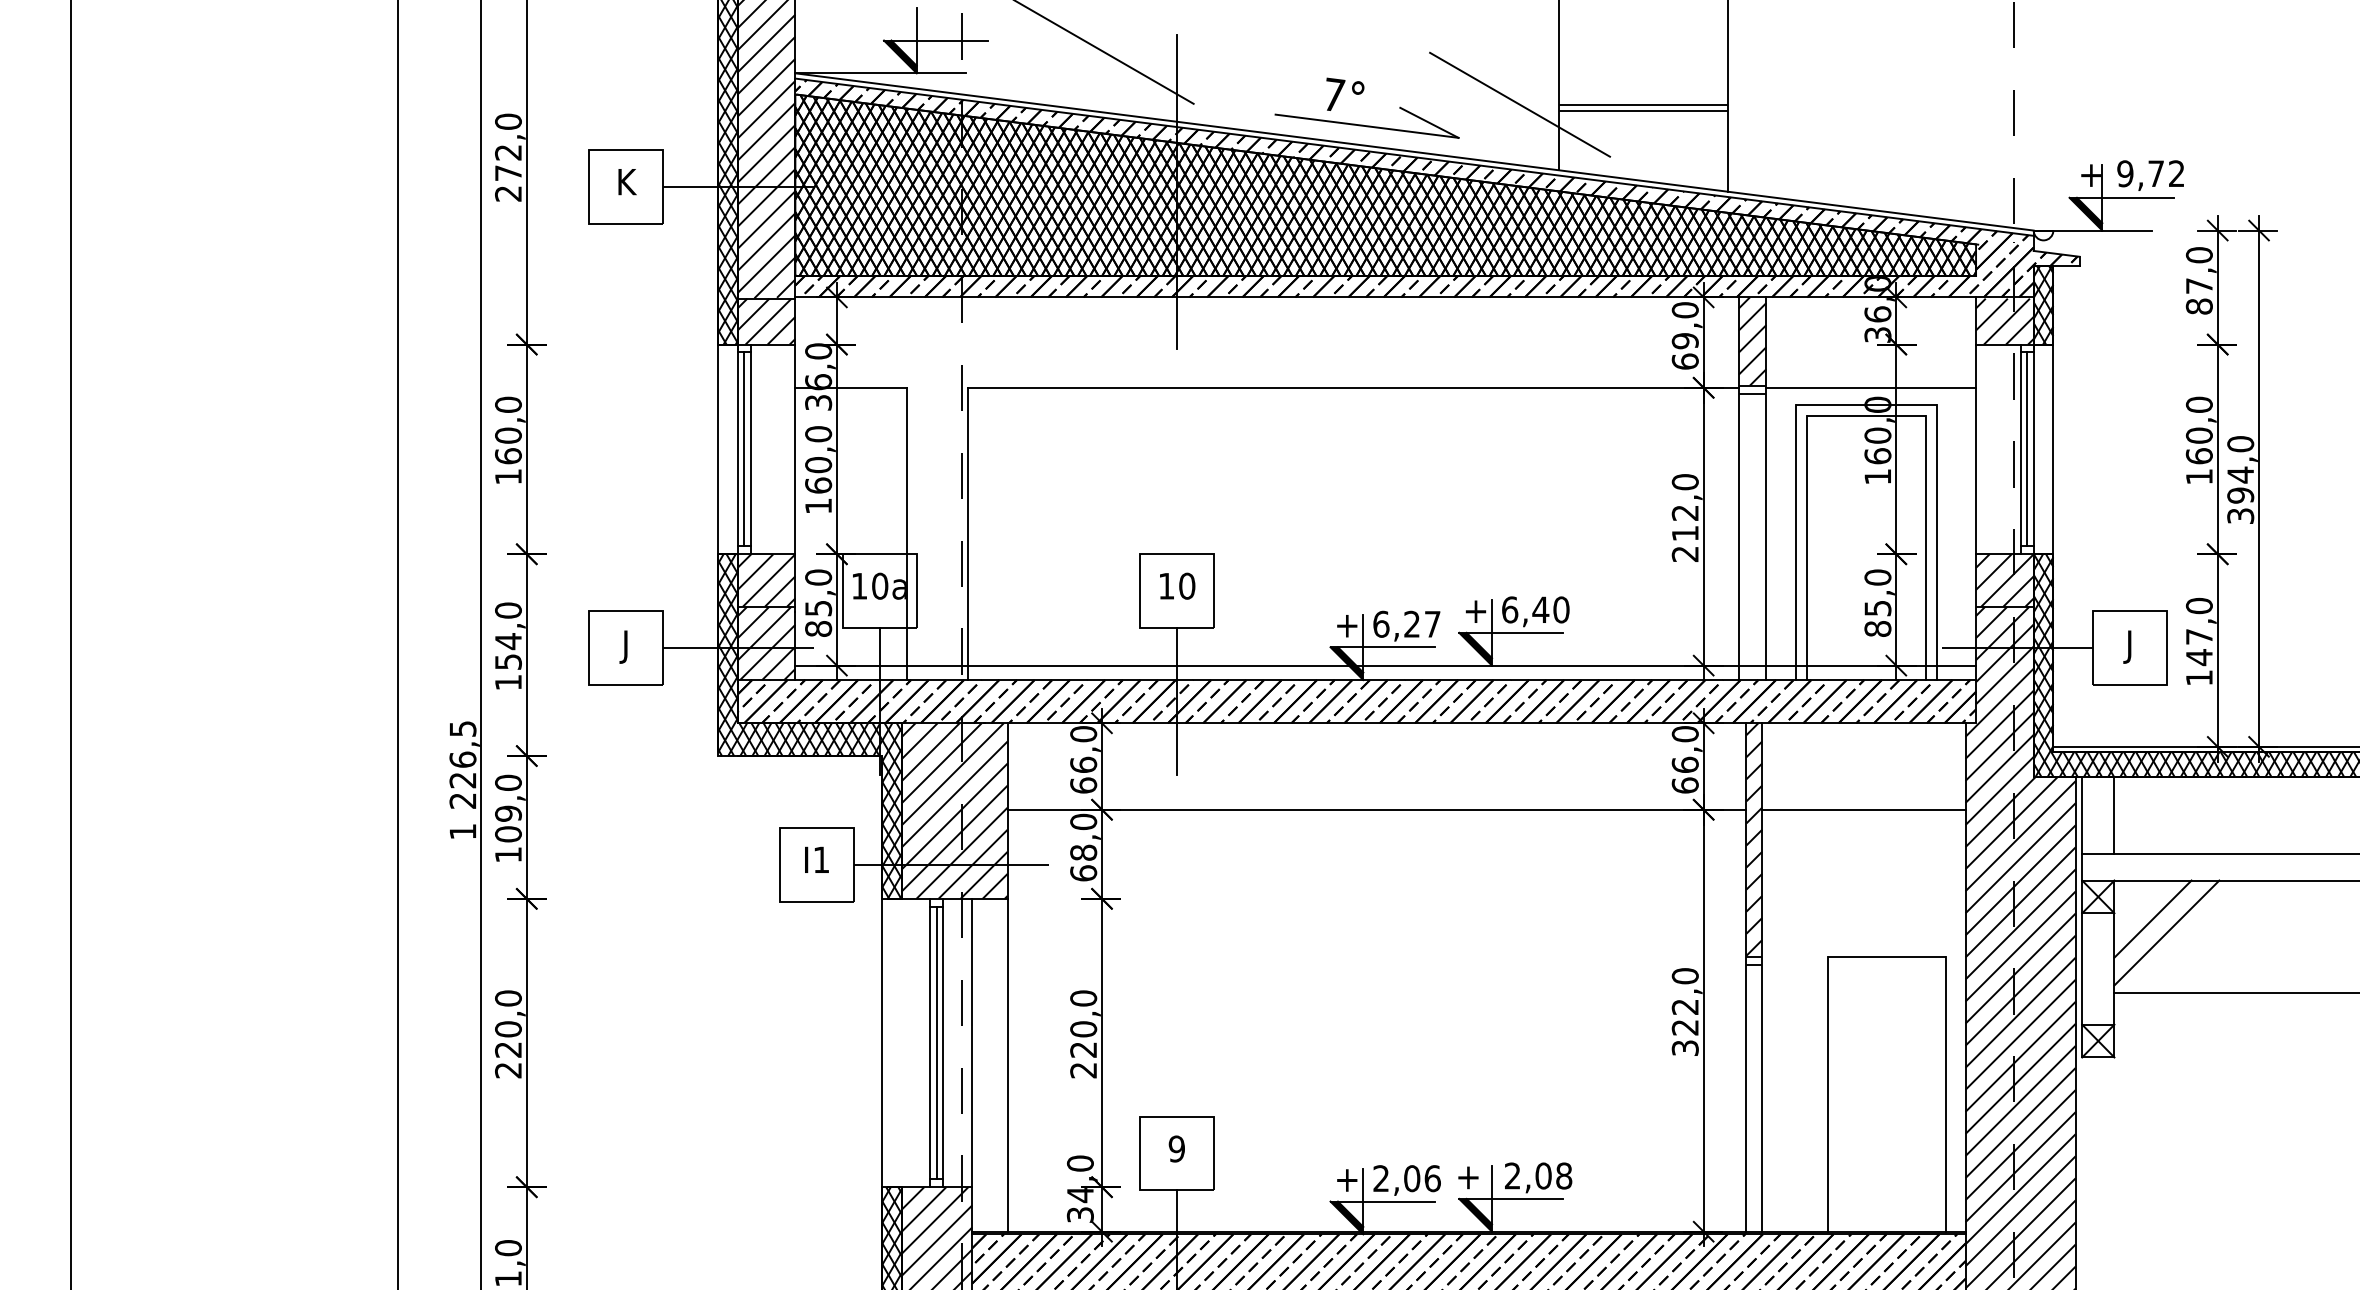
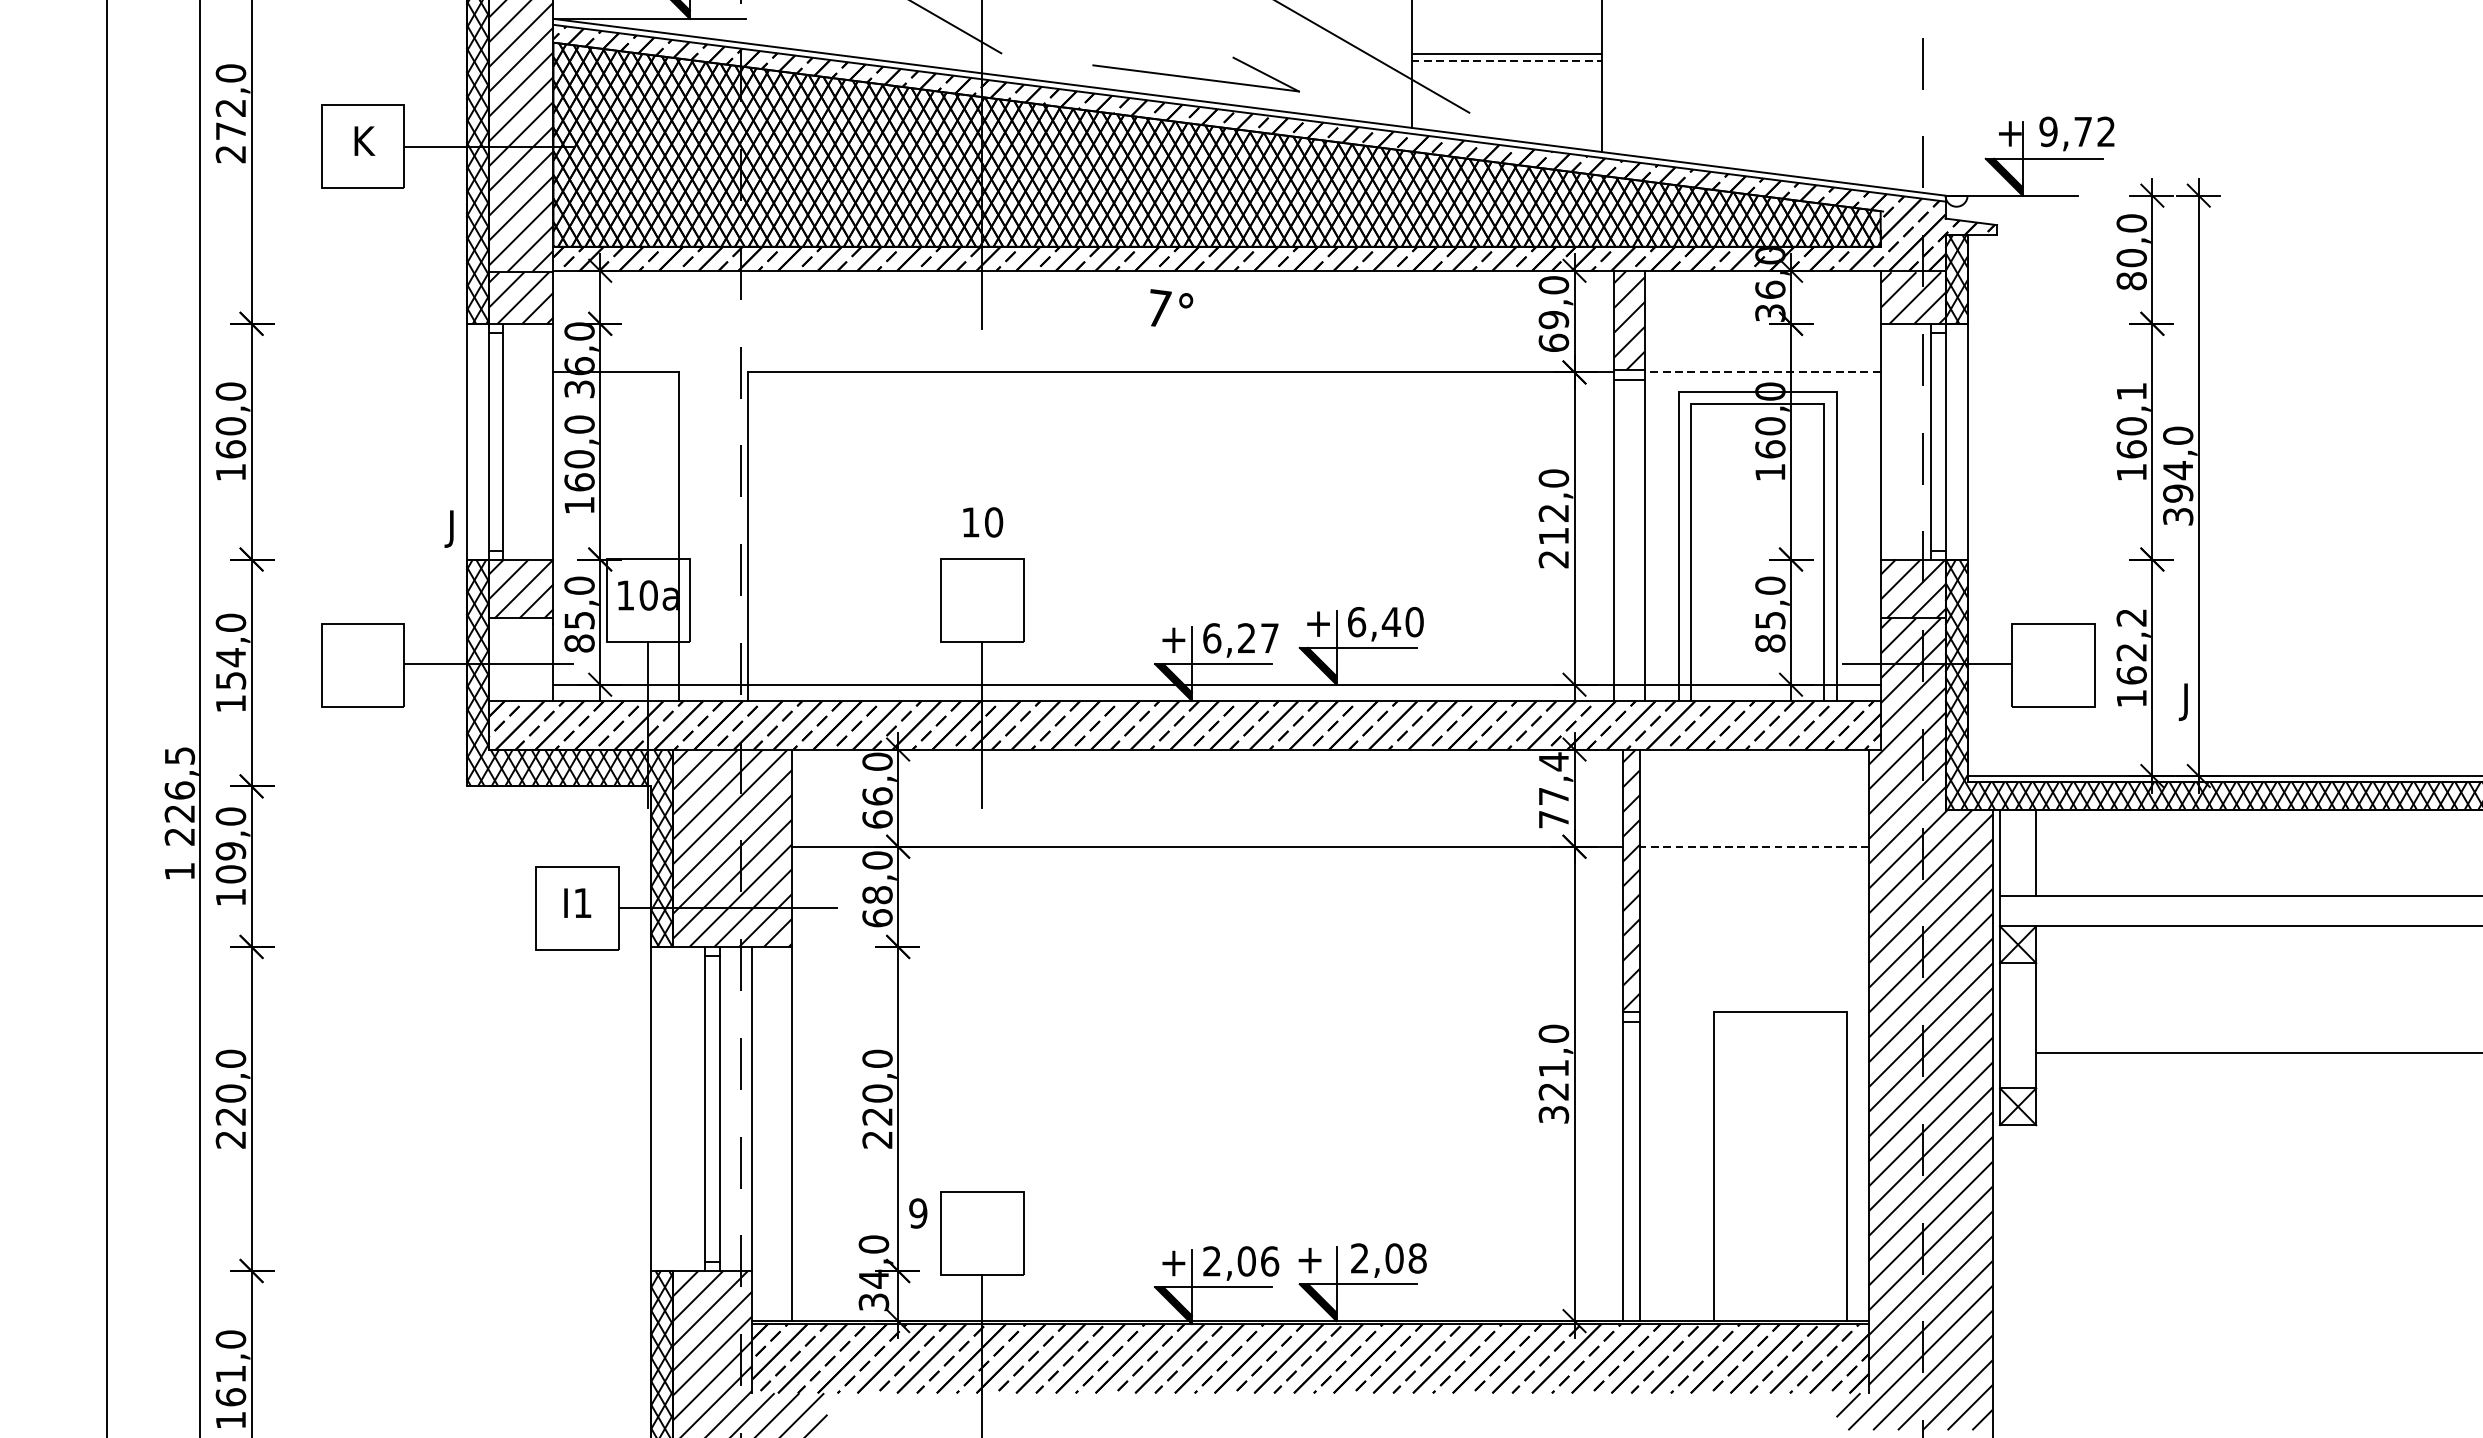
text: (1345, 93) -> (1171, 306), moved
line: (1643, 110) -> (1506, 60), solid -> dashed
text: (2198, 286) -> (2130, 258), 87,0 -> 80,0
line: (1871, 387) -> (1763, 372), solid -> dashed
text: (2198, 404) -> (2130, 391), 160,0 -> 160,1
line: (744, 449) -> (496, 441), removed
line: (2027, 449) -> (1938, 441), removed
text: (1177, 585) -> (983, 521), moved
text: (2198, 631) -> (2130, 646), 147,0 -> 162,2
hatch: (766, 643) -> (521, 659), removed
text: (623, 646) -> (449, 528), moved
text: (2127, 646) -> (2183, 701), moved
text: (1684, 759) -> (1552, 790), 66,0 -> 77,4
line: (1863, 809) -> (1754, 846), solid -> dashed
line: (2152, 918) -> (2079, 968), removed
line: (2166, 932) -> (2094, 984), removed
text: (1684, 1006) -> (1552, 1067), 322,0 -> 321,0
line: (936, 1042) -> (712, 1108), removed
text: (1176, 1148) -> (917, 1212), moved

